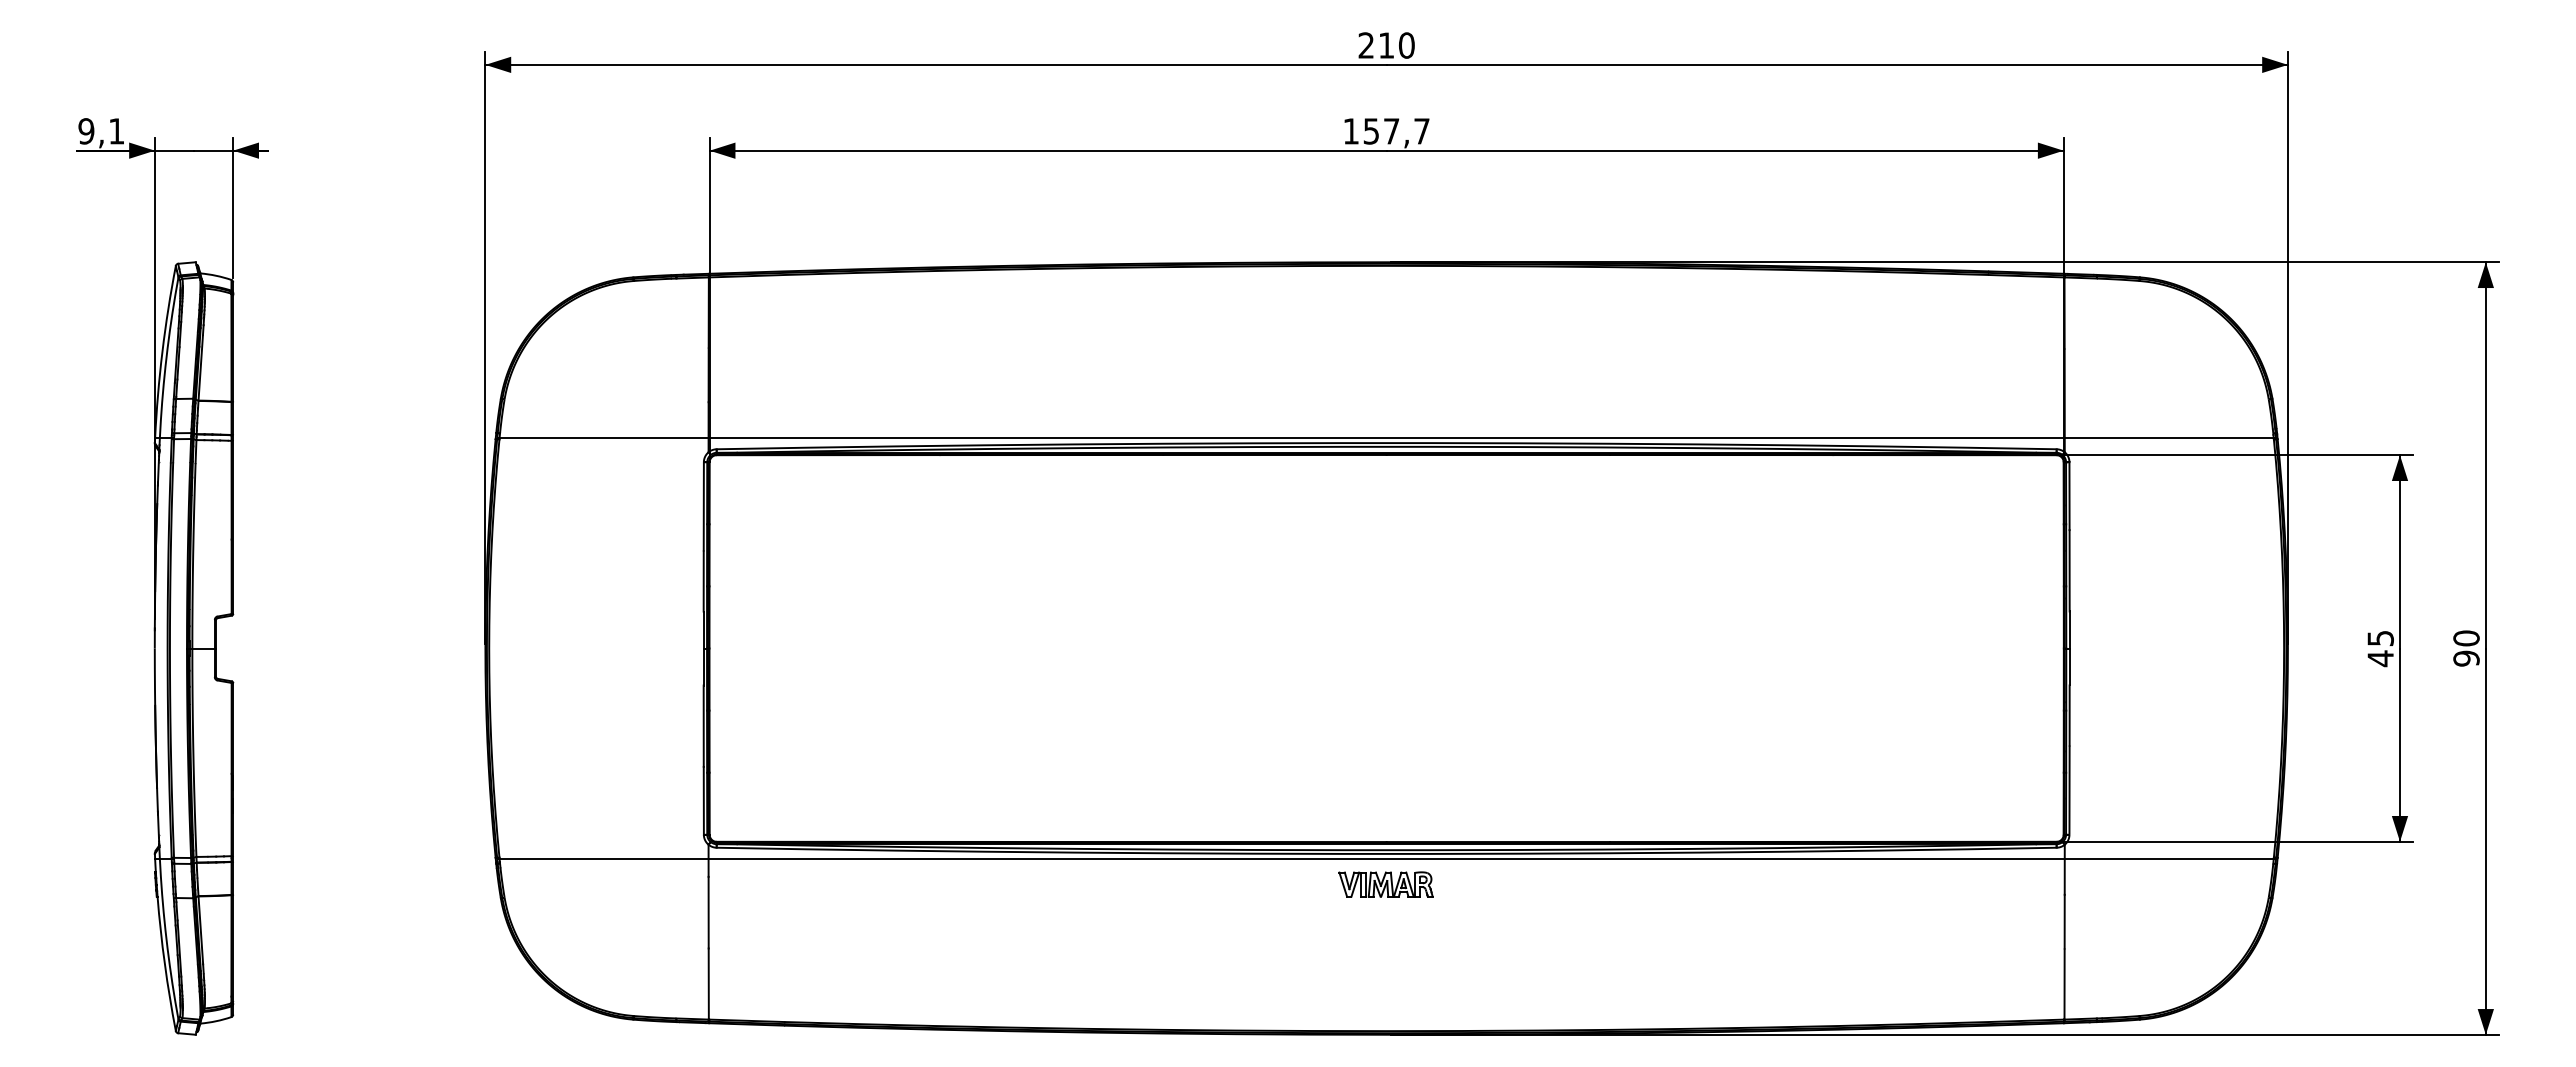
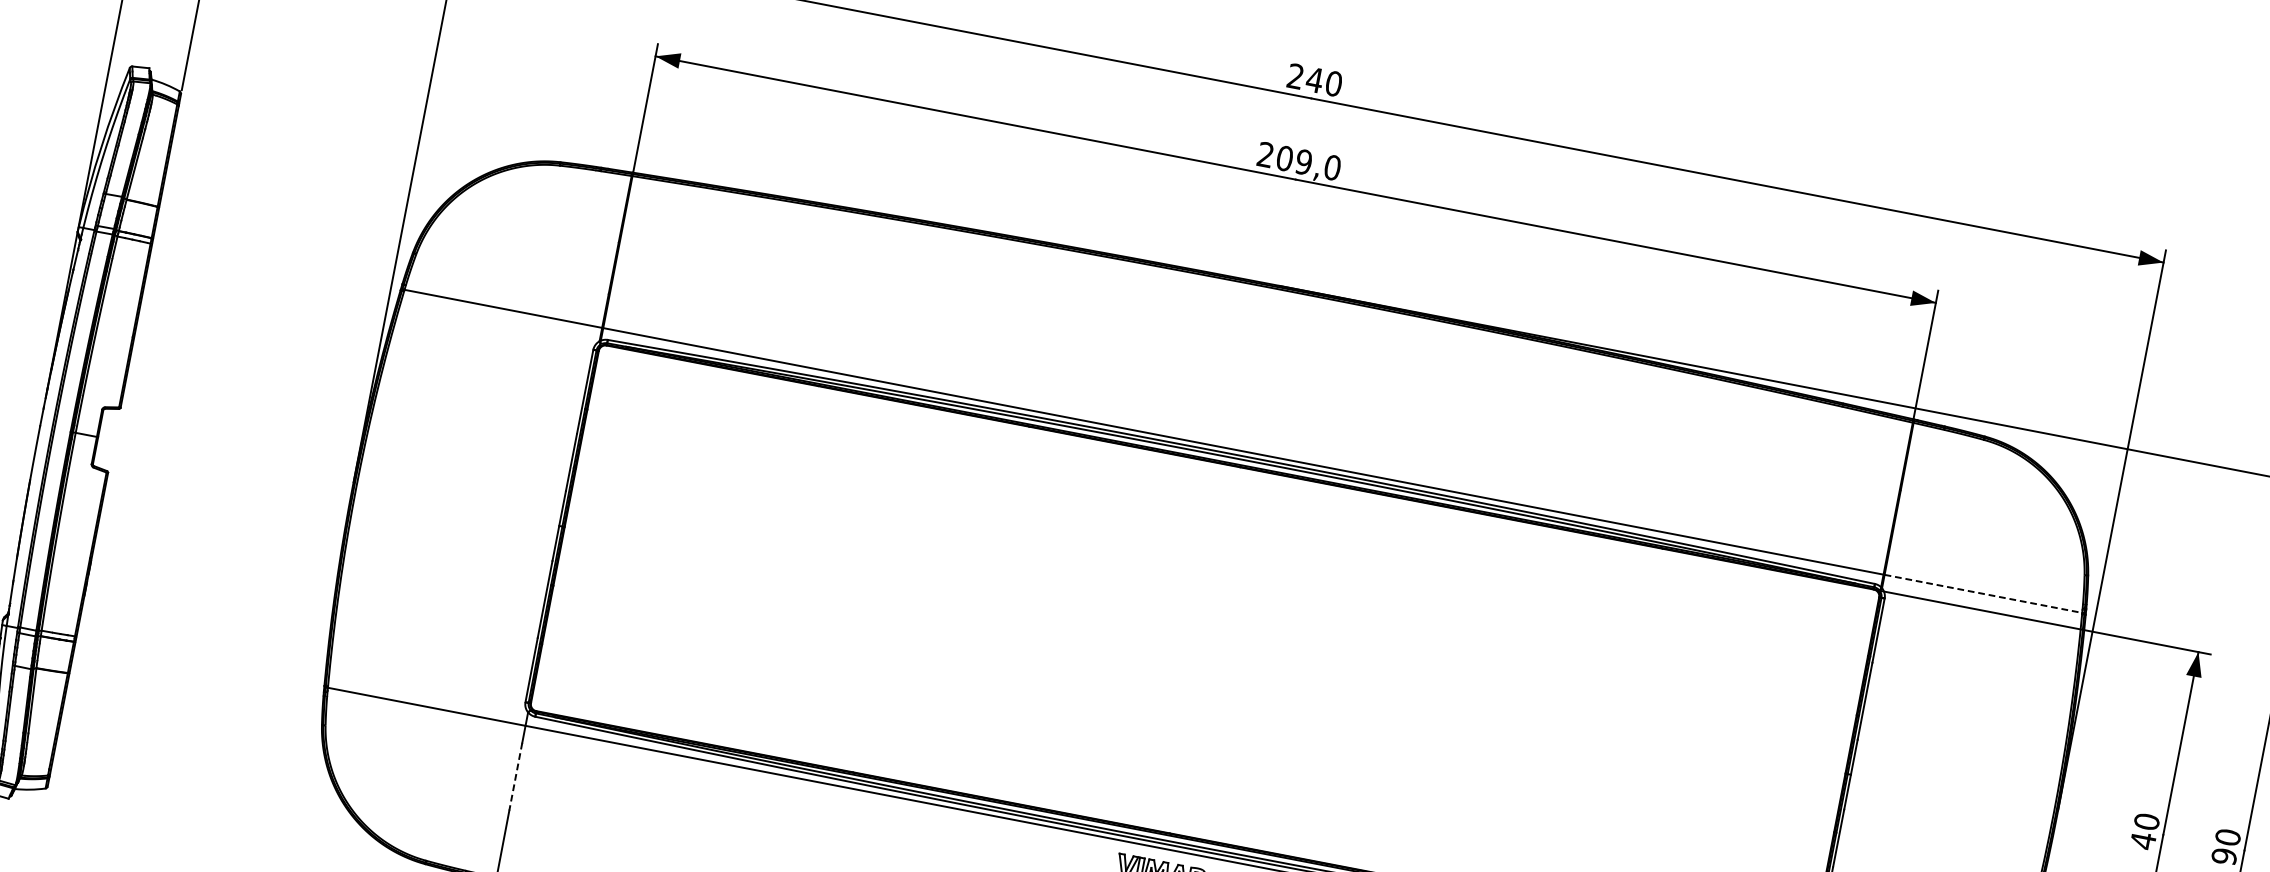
text: (1386, 45) -> (1314, 80), 210 -> 240
text: (1386, 131) -> (1299, 161), 157,7 -> 209,0
line: (2169, 438) -> (1983, 594), solid -> dashed
text: (2380, 638) -> (2146, 821), 45 -> 40
line: (708, 912) -> (515, 776), solid -> dashed

